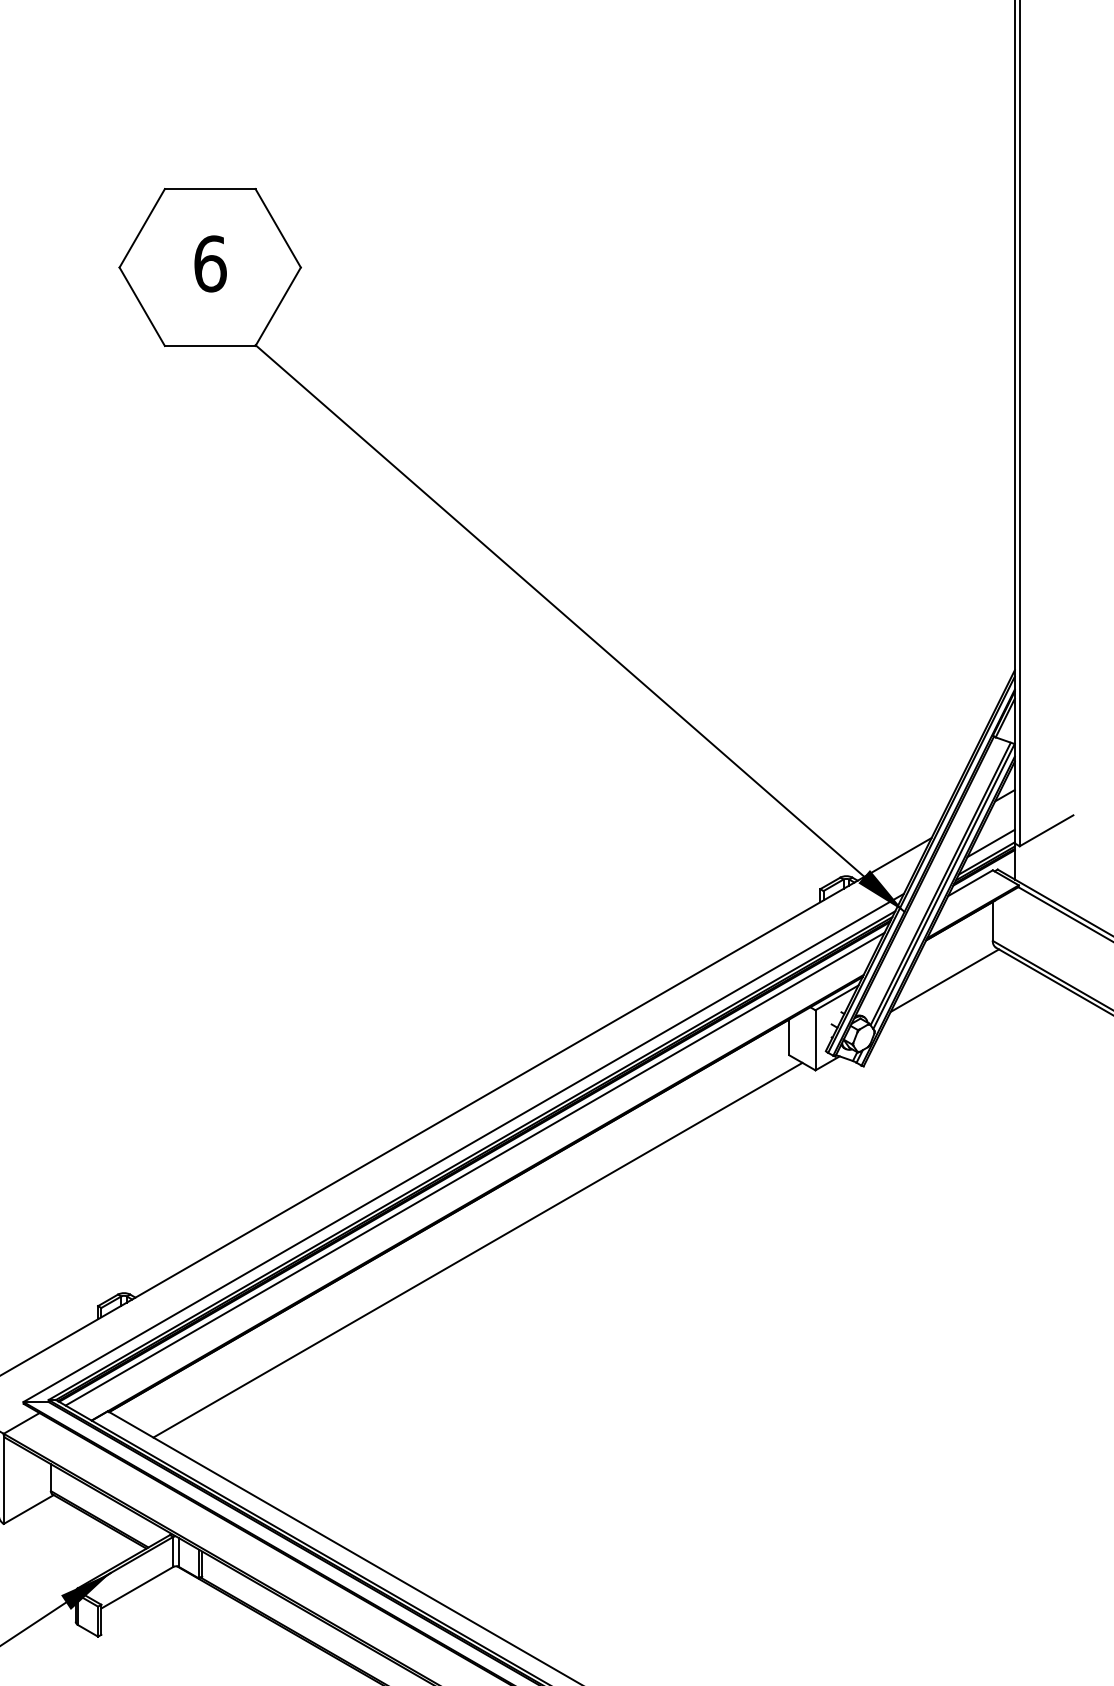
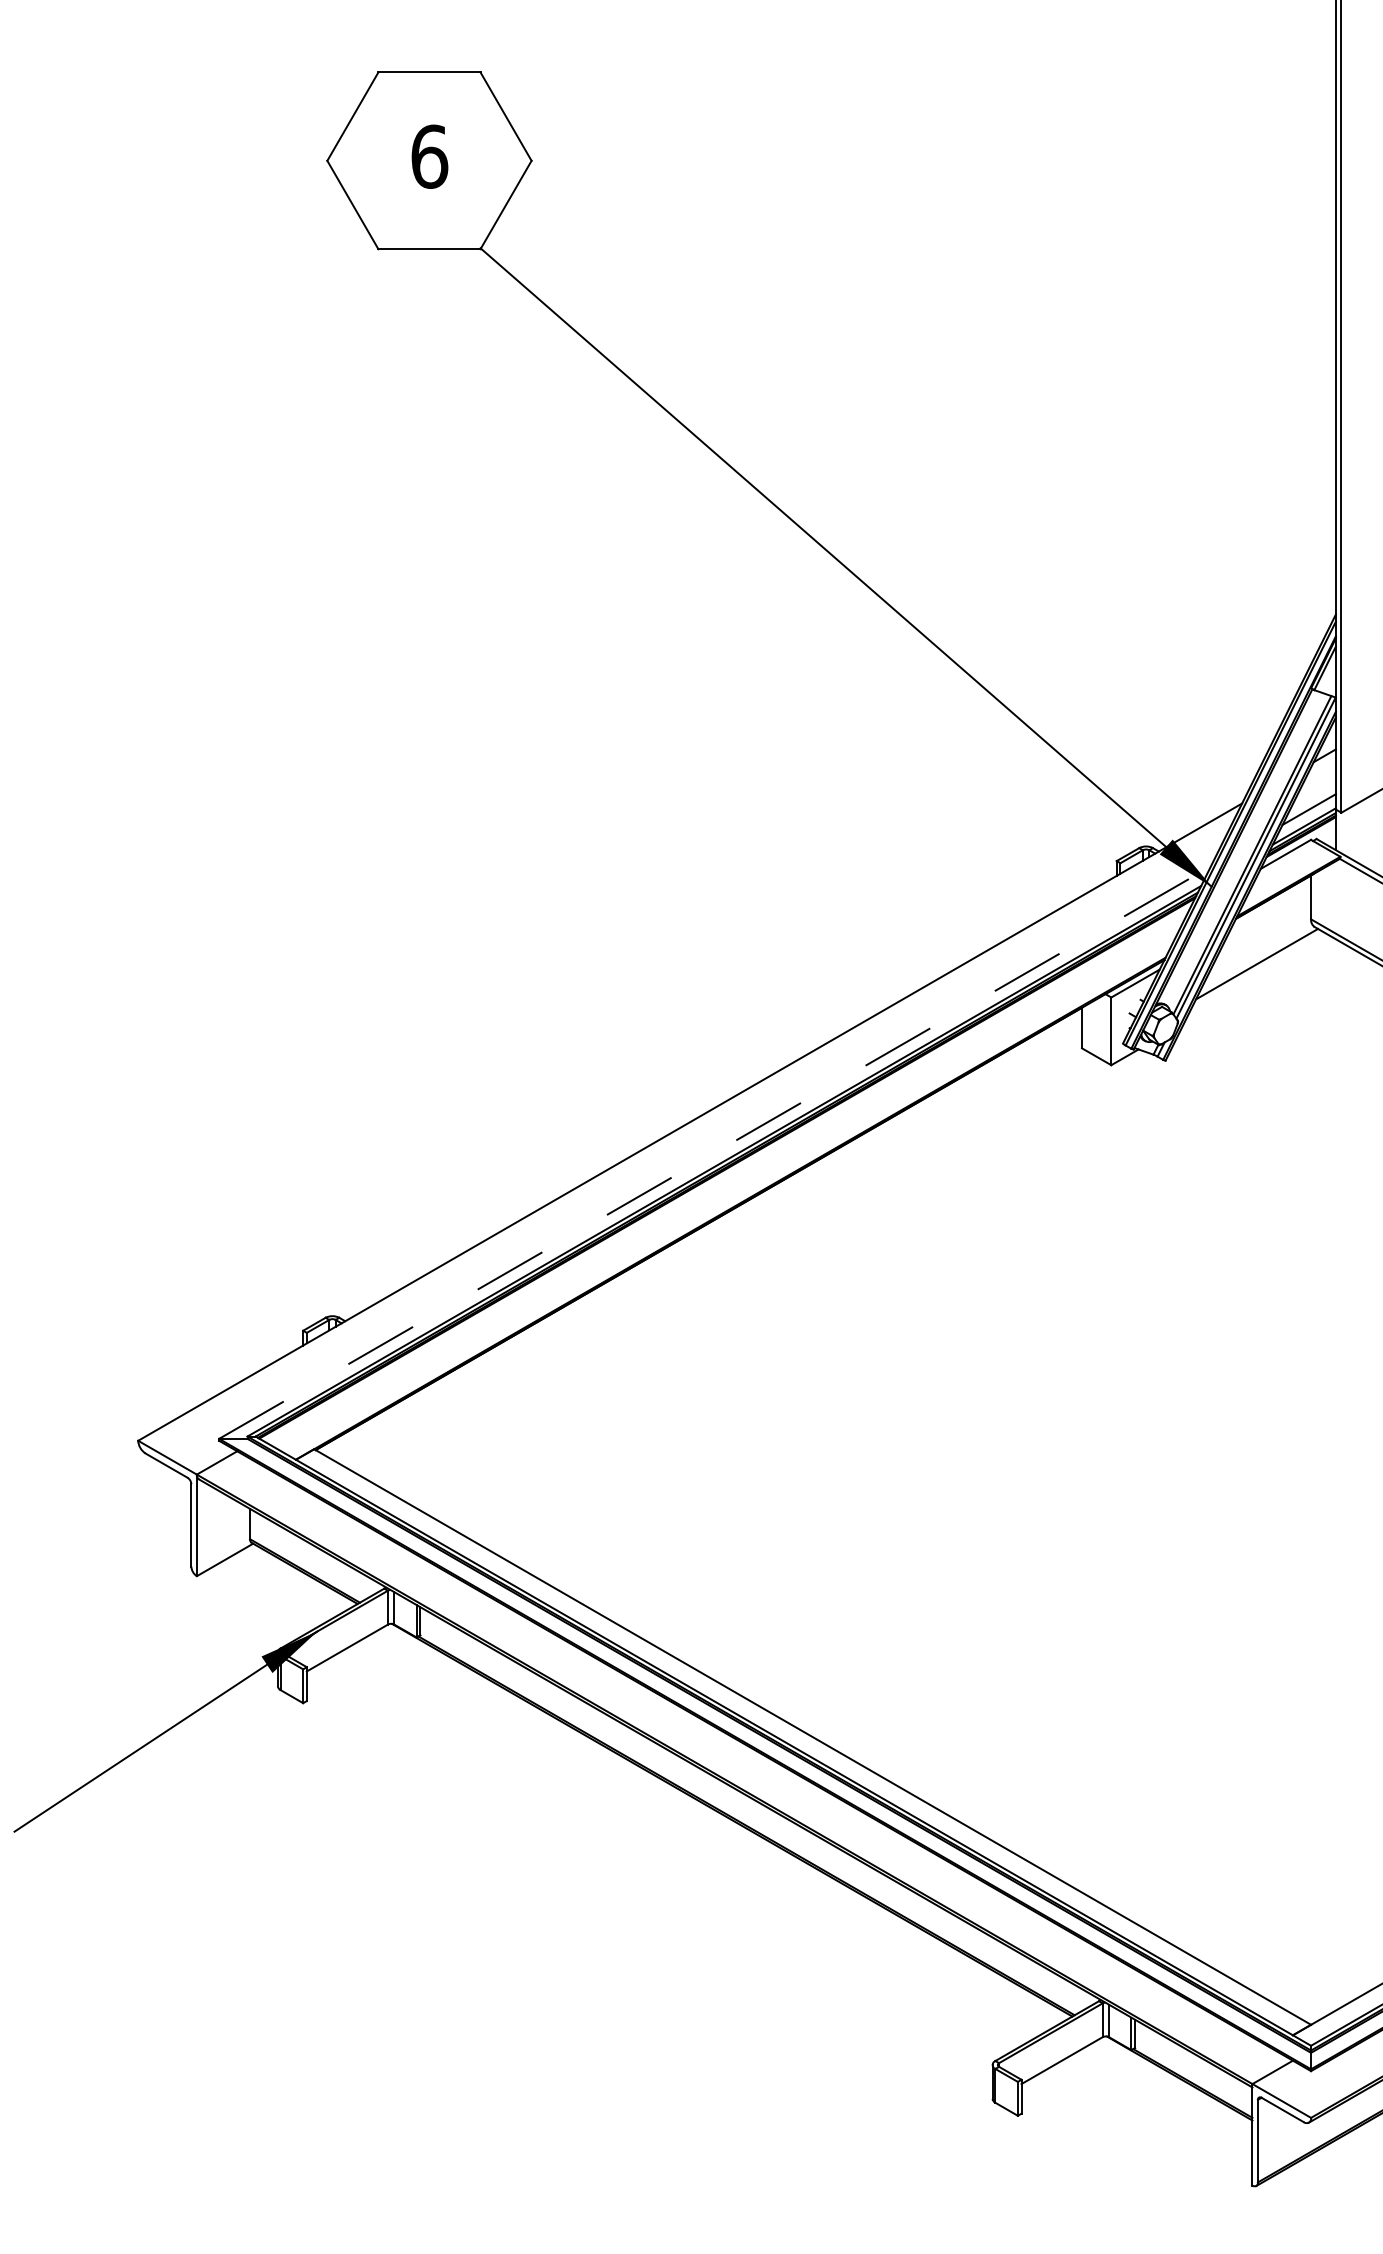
line: (464, 1147) -> (715, 1152), solid -> dashed
line: (474, 1169) -> (727, 1176), removed
line: (477, 1249) -> (730, 1267), removed

